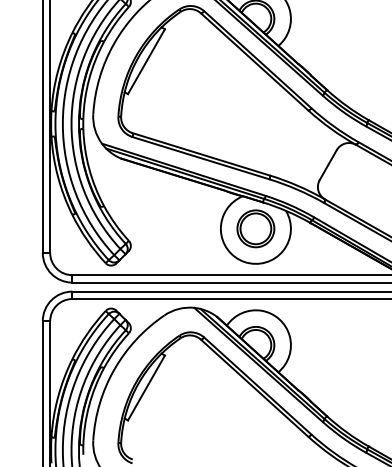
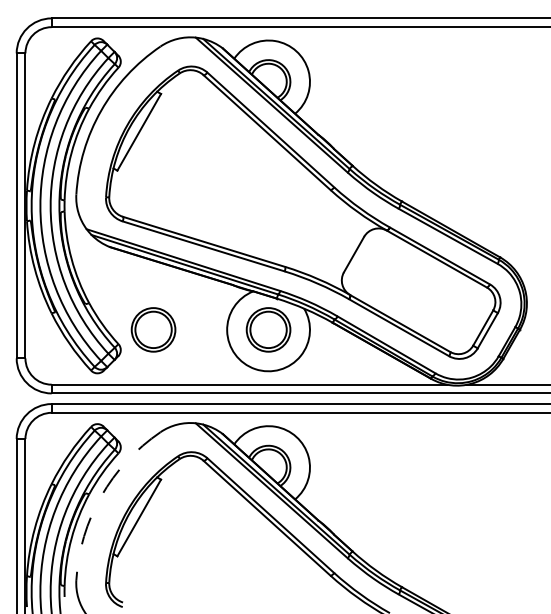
part: (158, 228) -> (153, 329), added
arc: (114, 369) -> (101, 496), solid -> dashed

